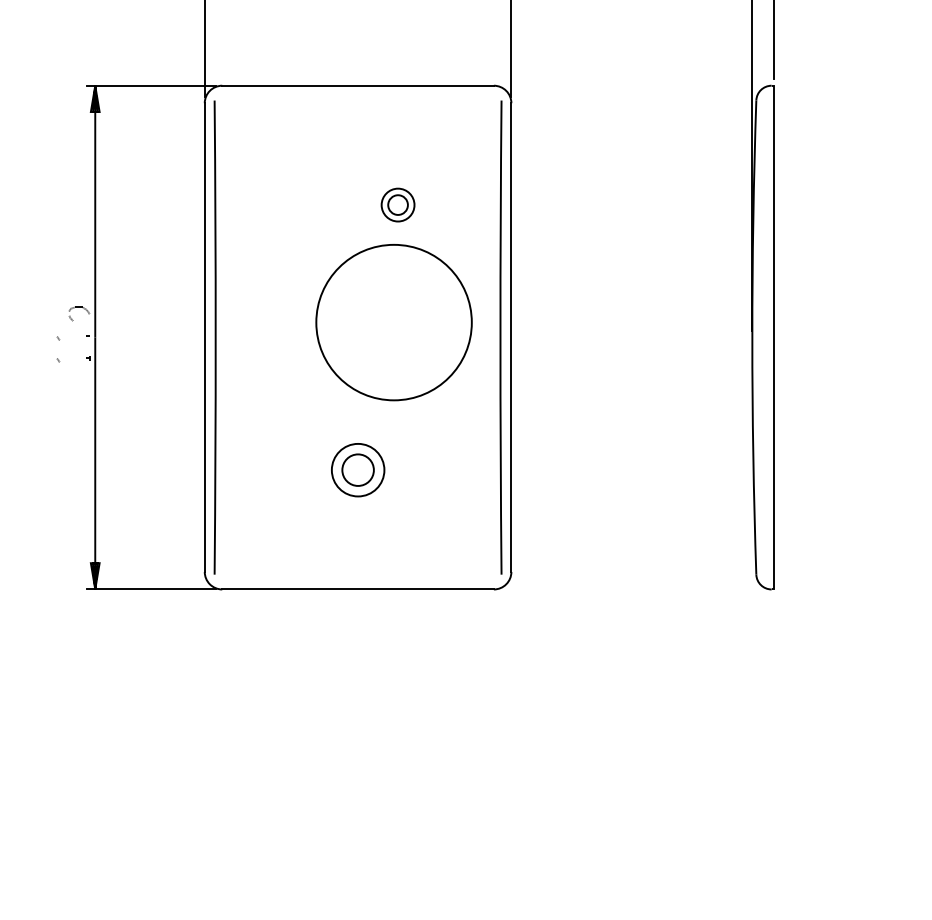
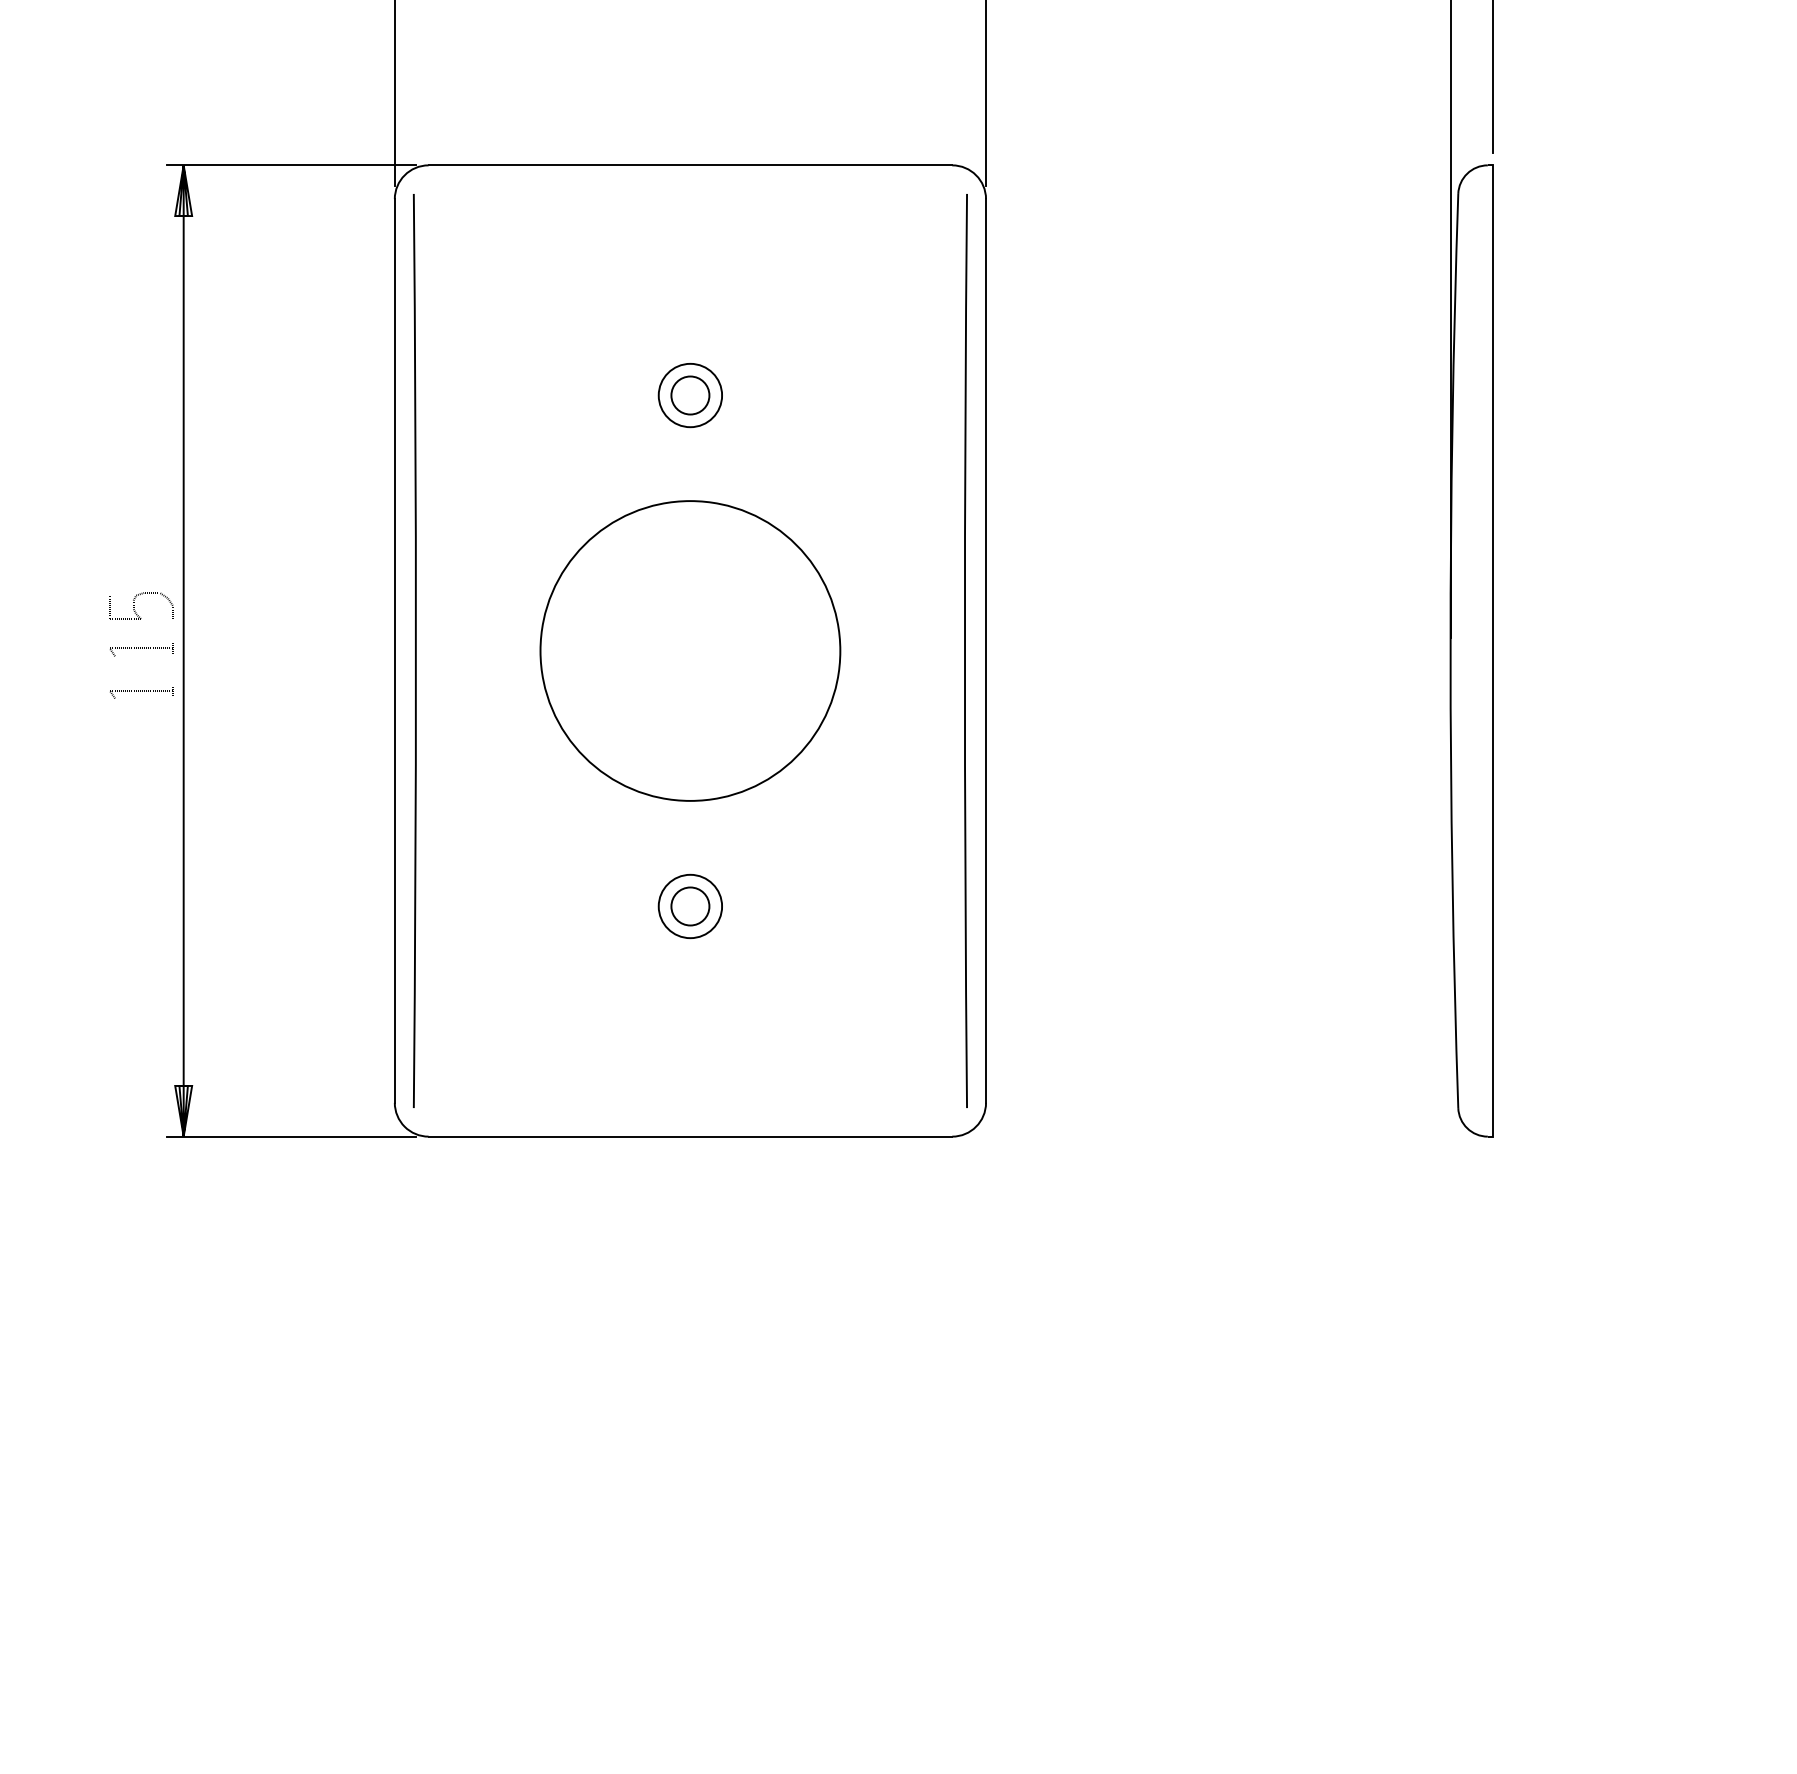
part: (397, 204) -> (689, 394), moved
circle: (393, 322) -> (689, 650), moved
part: (357, 469) -> (689, 905), size x0.62

